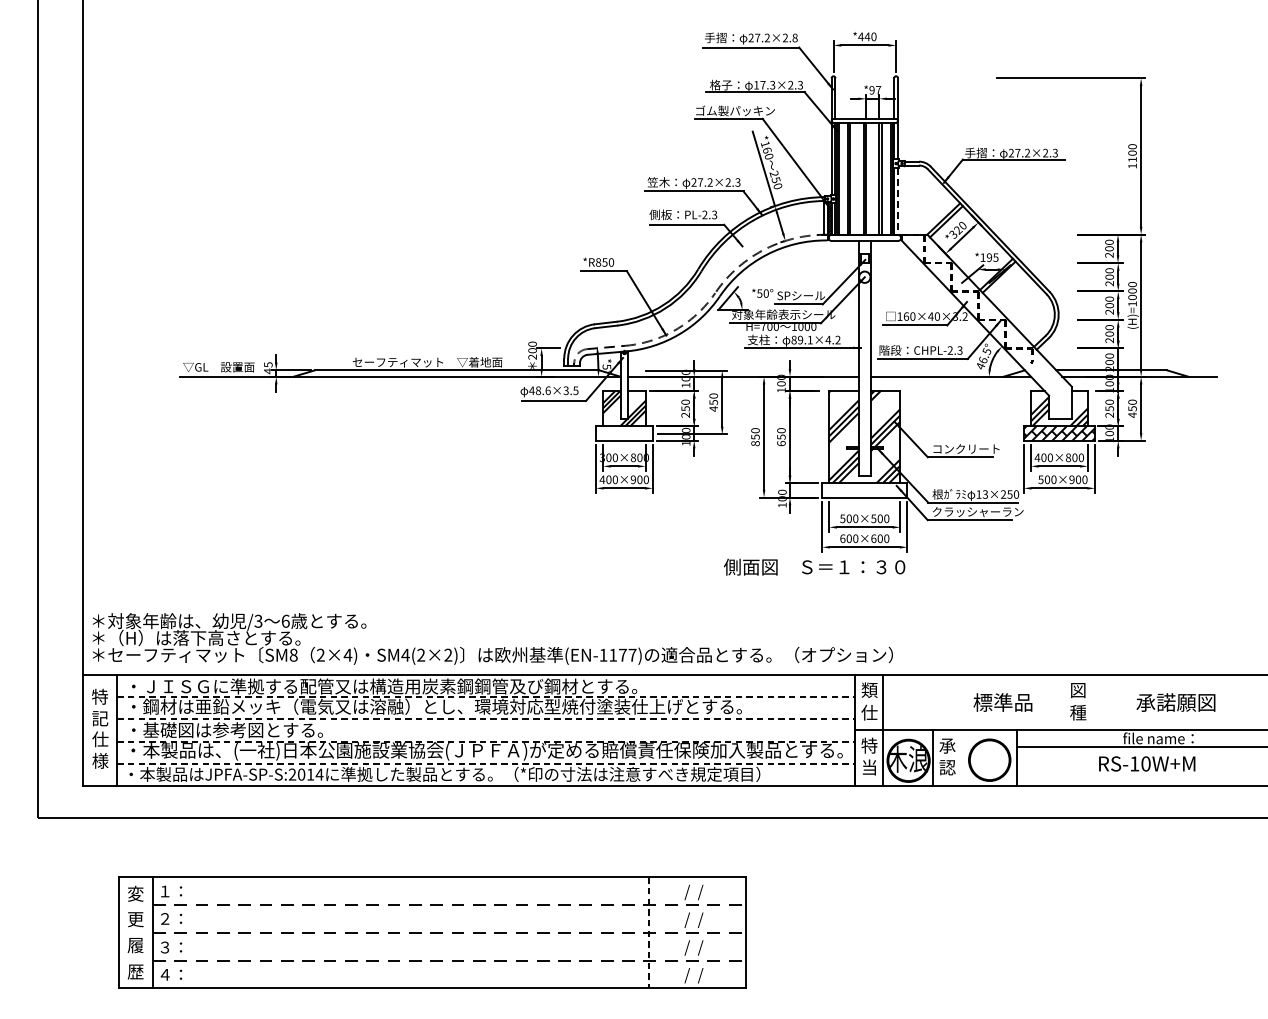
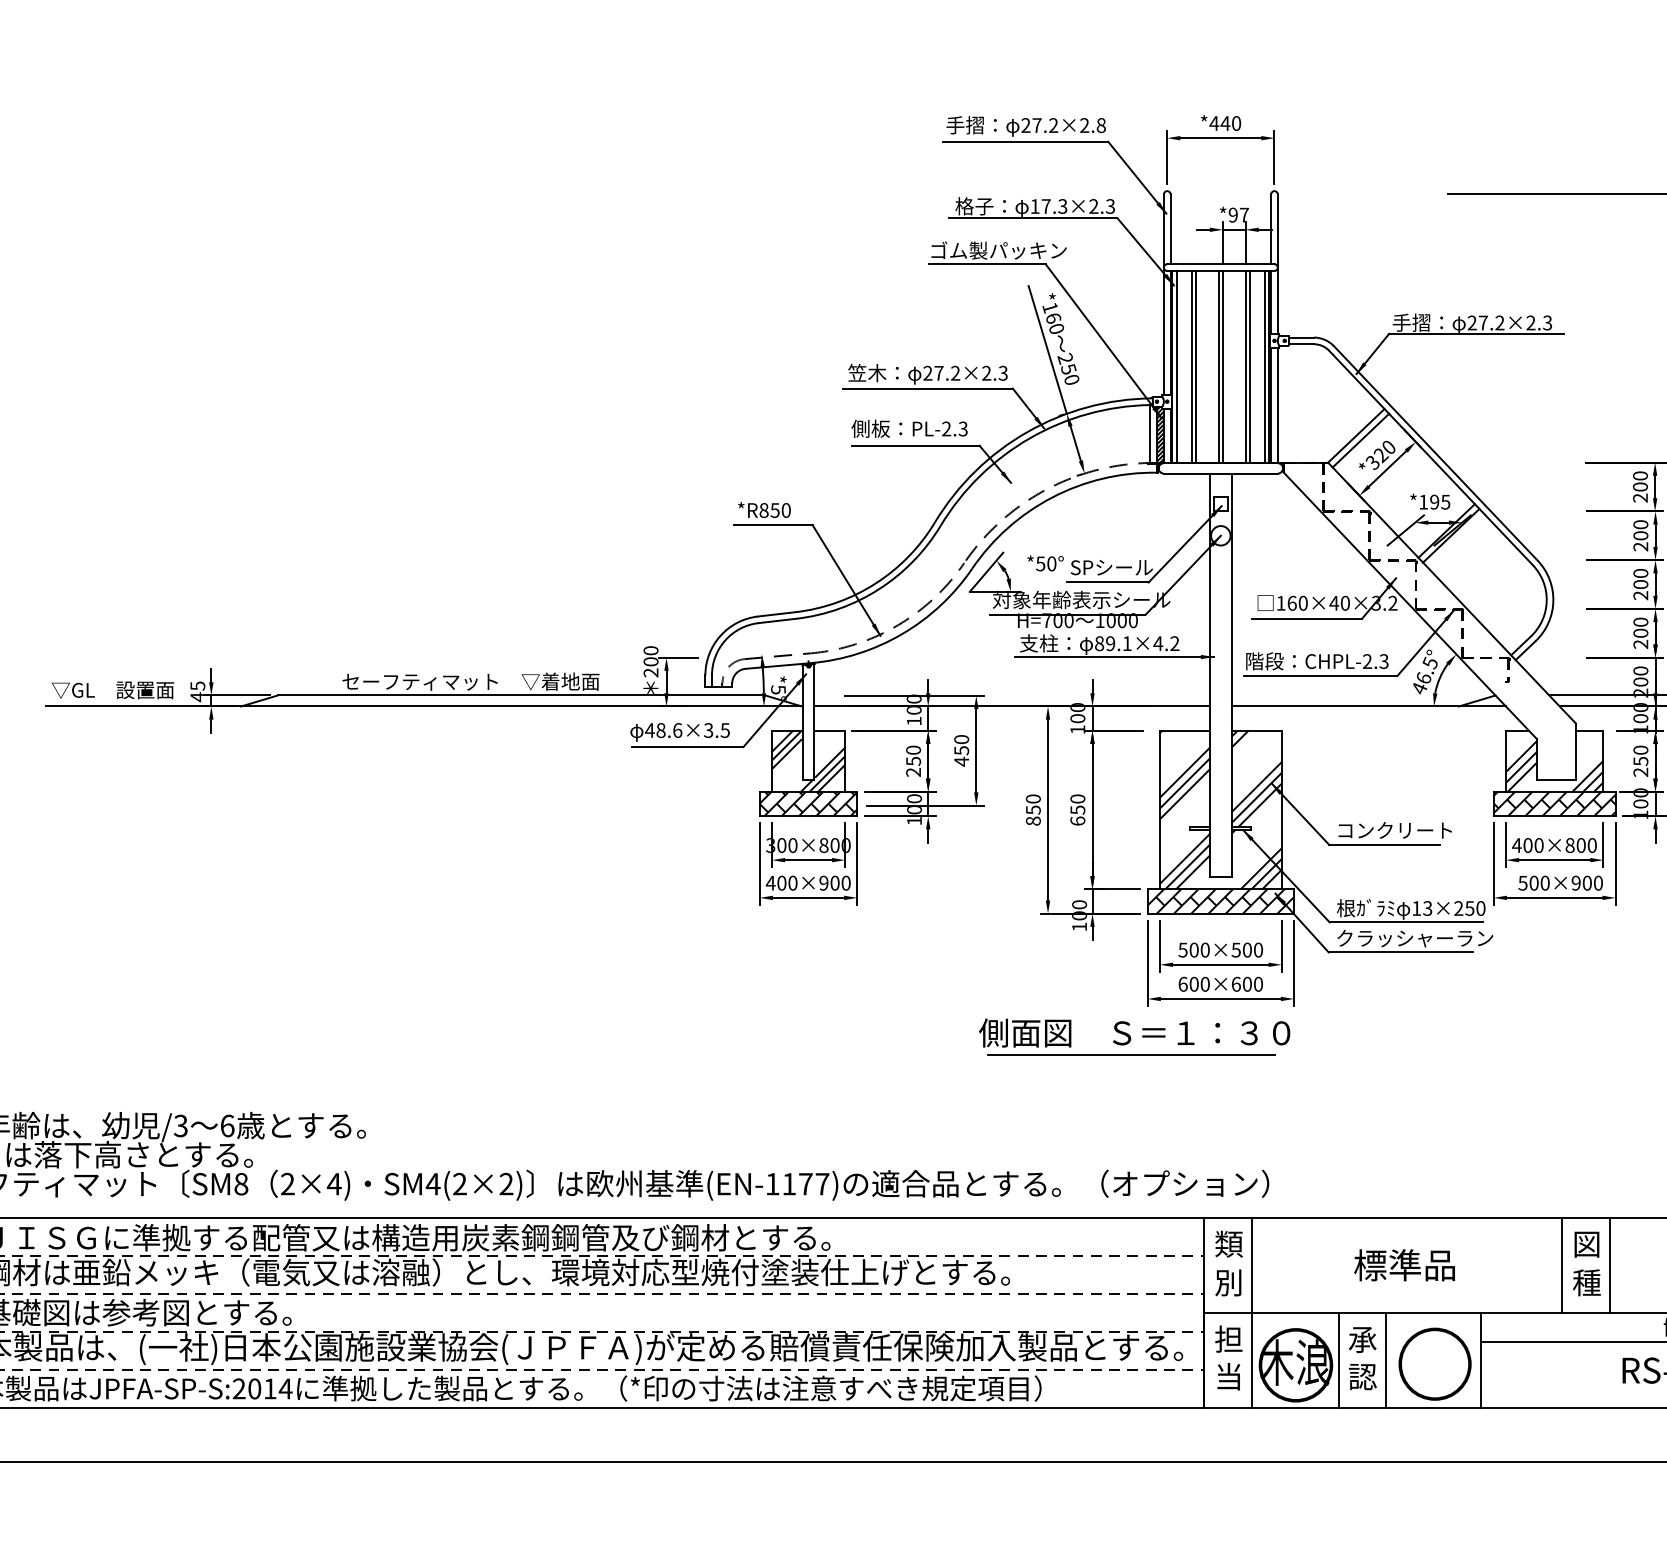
line: (898, 201) -> (1278, 405), dashed -> solid
hatch: (624, 433) -> (808, 803), added
hatch: (864, 490) -> (1220, 901), added
line: (812, 579) -> (1131, 1054), added
text: (1002, 702) -> (1403, 1265), moved
line: (1063, 702) -> (1561, 1265), added
line: (1091, 702) -> (1609, 1265), added
text: (869, 712) -> (1228, 1282), 仕 -> 別
text: (869, 745) -> (1228, 1338), 特 -> 担
line: (961, 757) -> (1386, 1359), added

